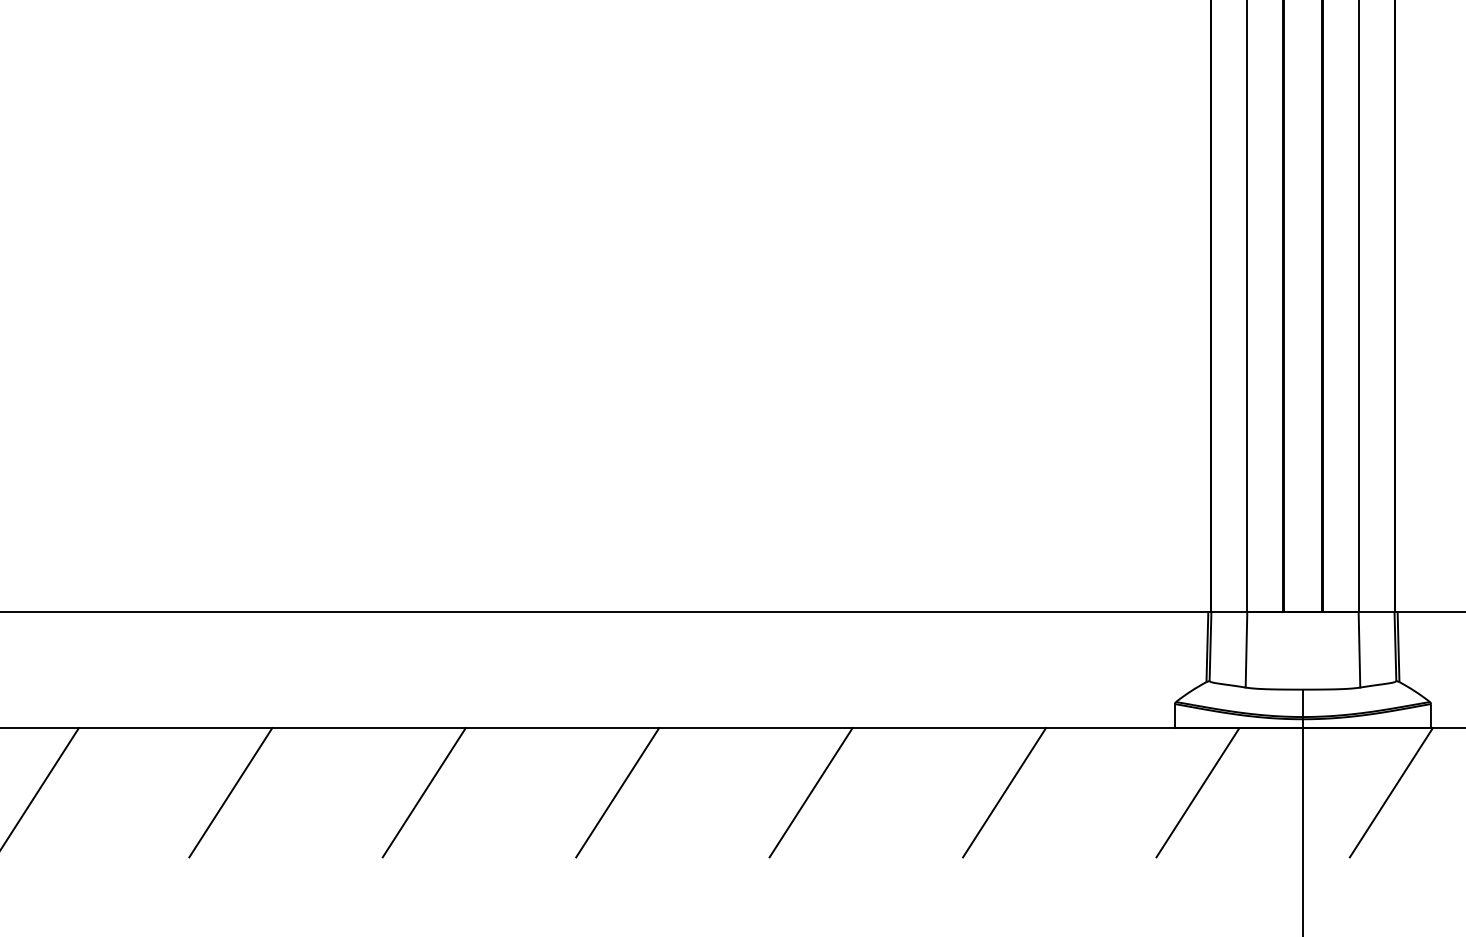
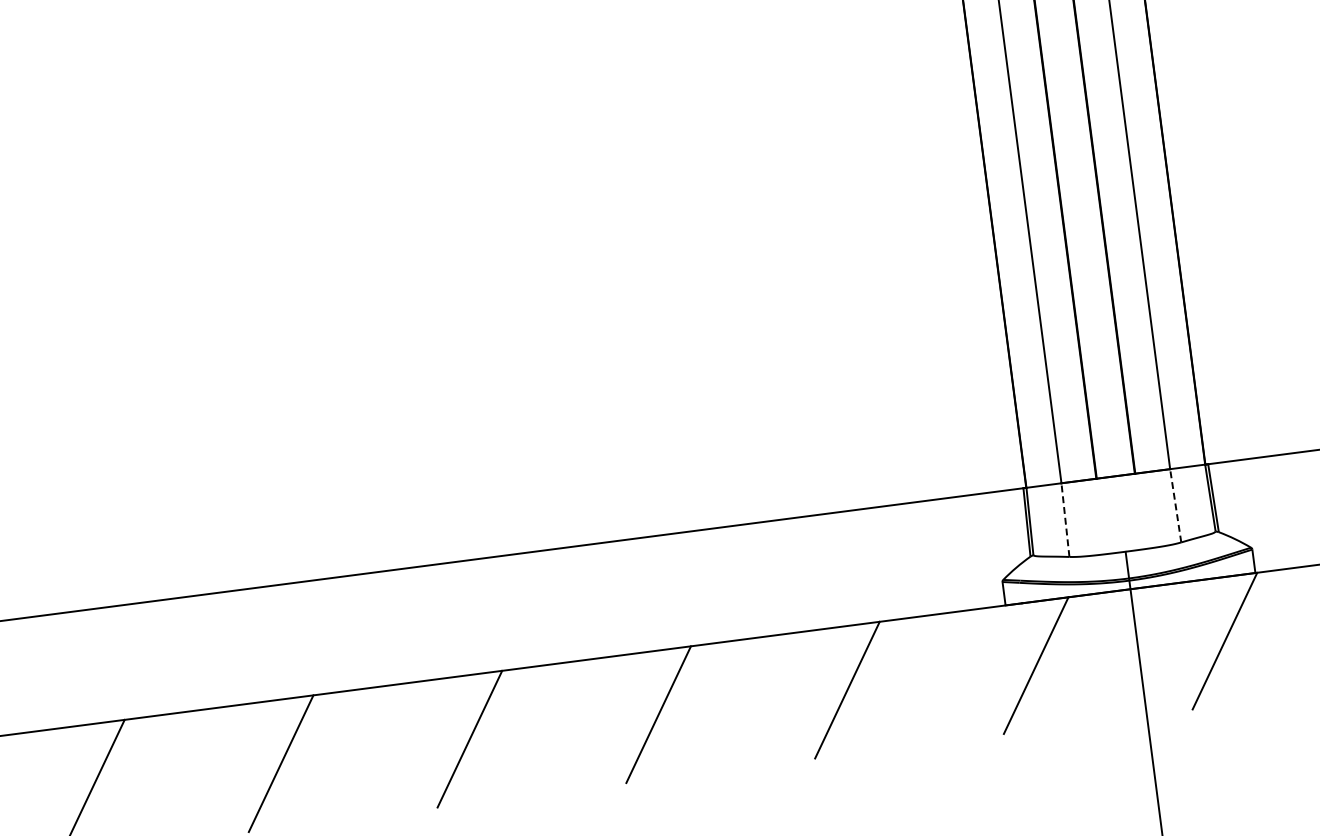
line: (1246, 649) -> (1065, 519), solid -> dashed
line: (1359, 649) -> (1175, 505), solid -> dashed

